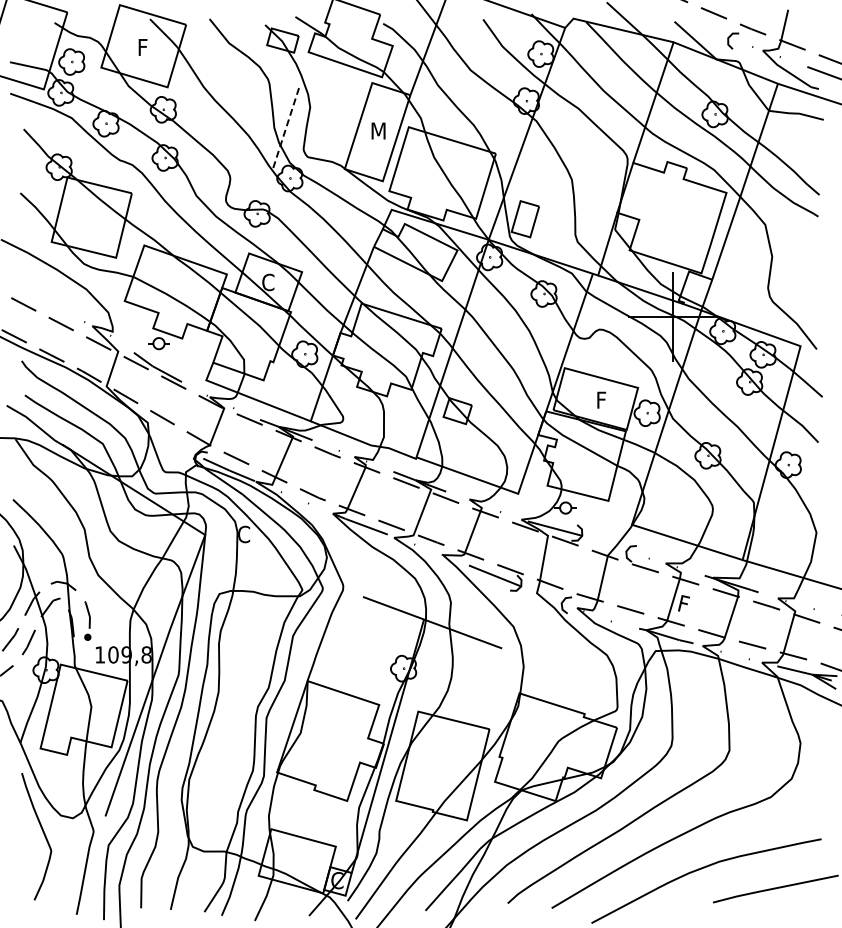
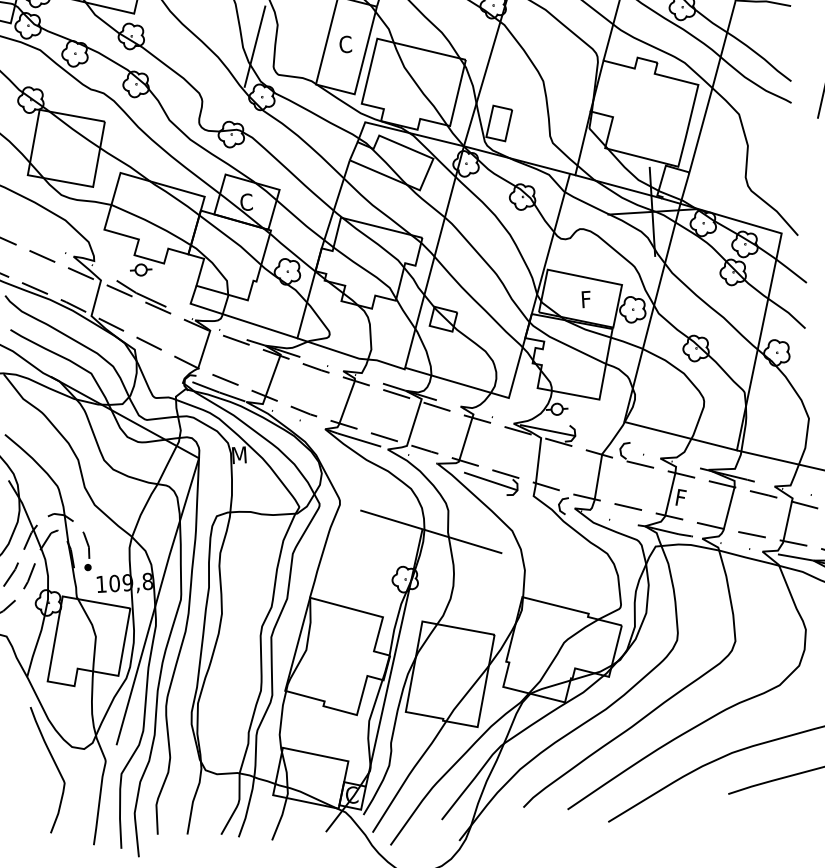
line: (286, 127) -> (255, 46), dashed -> solid
text: (377, 130) -> (346, 43), M -> C
text: (245, 534) -> (239, 455), C -> M

